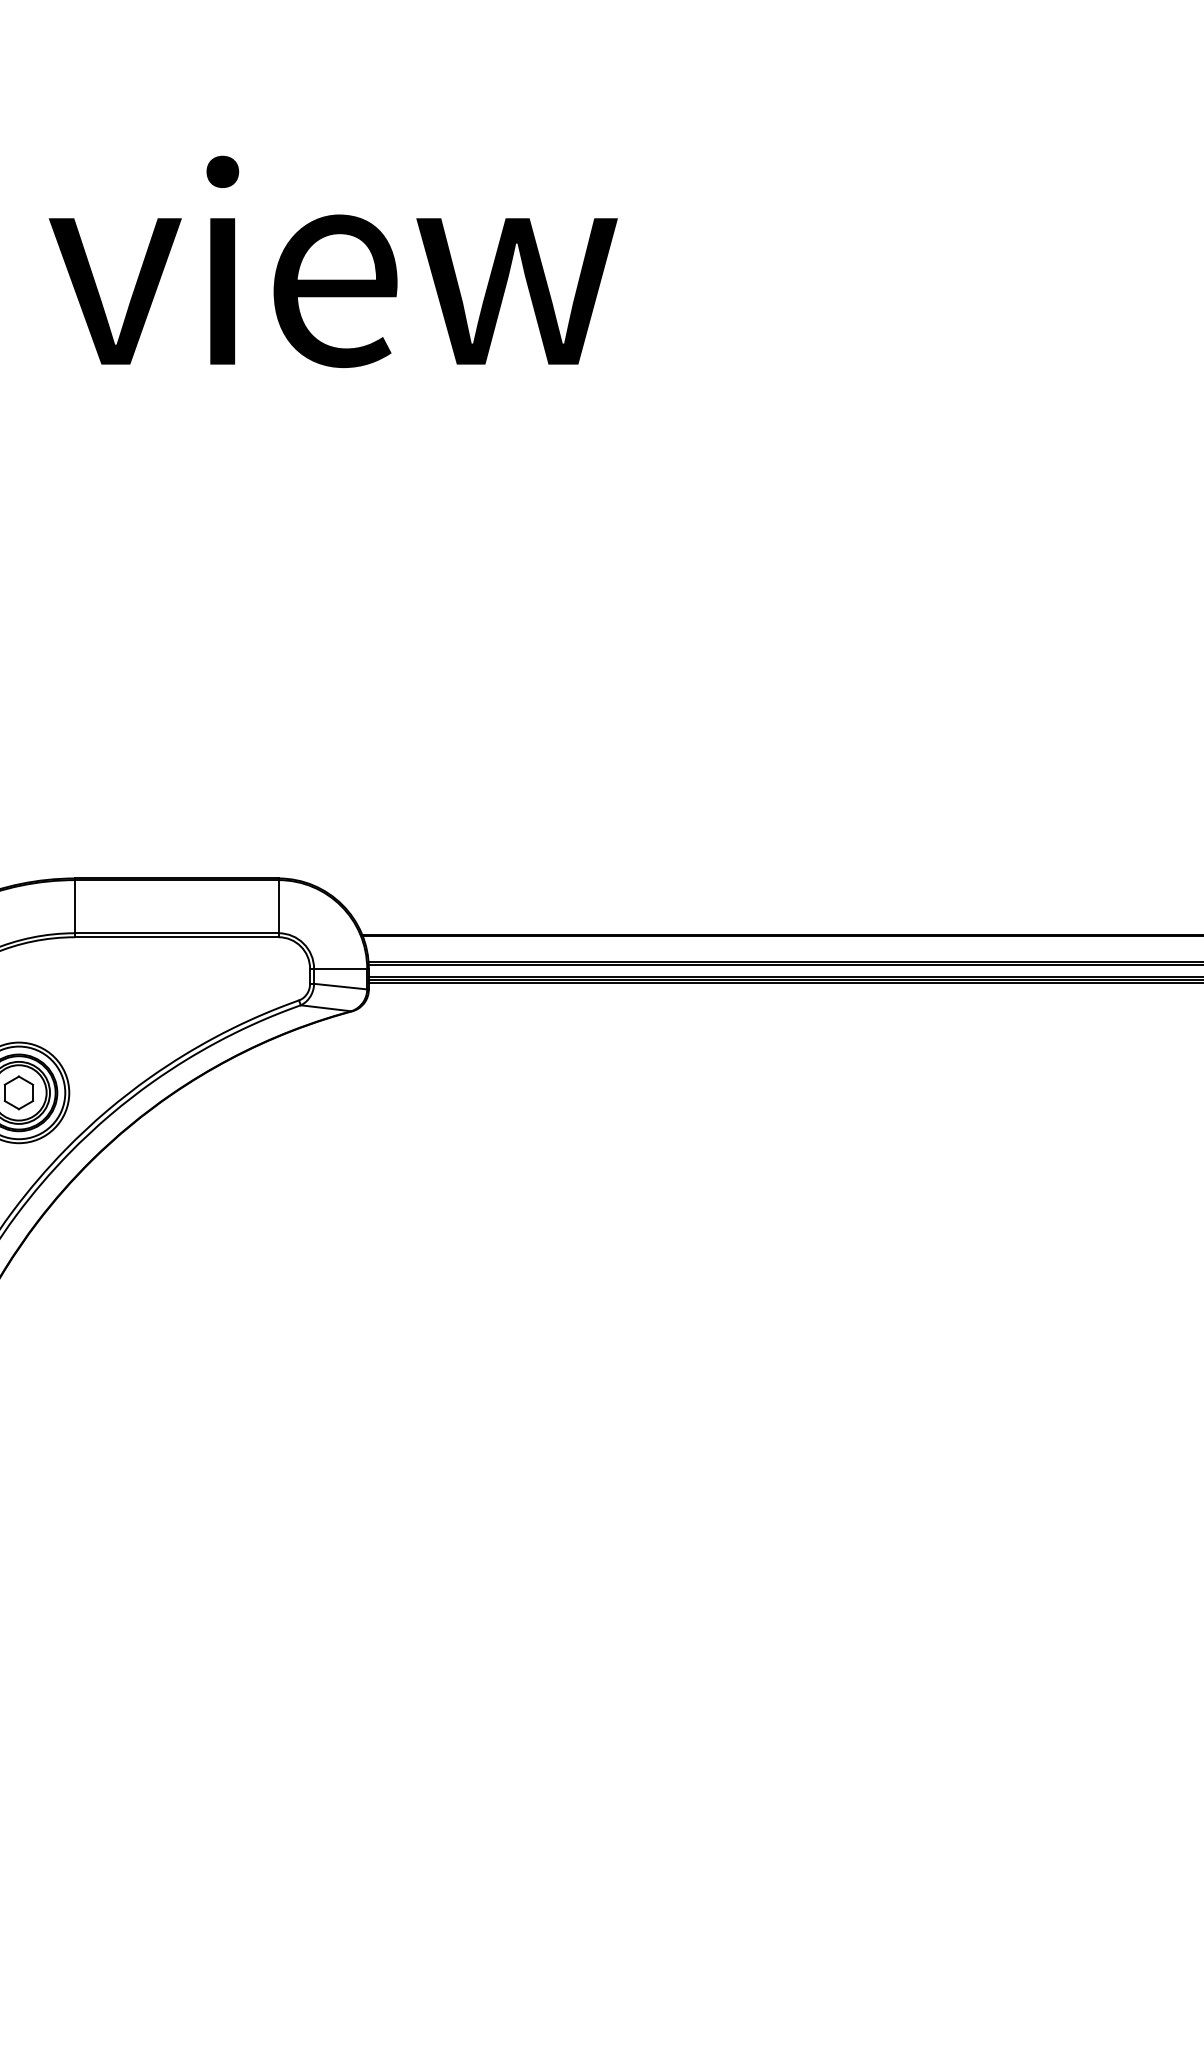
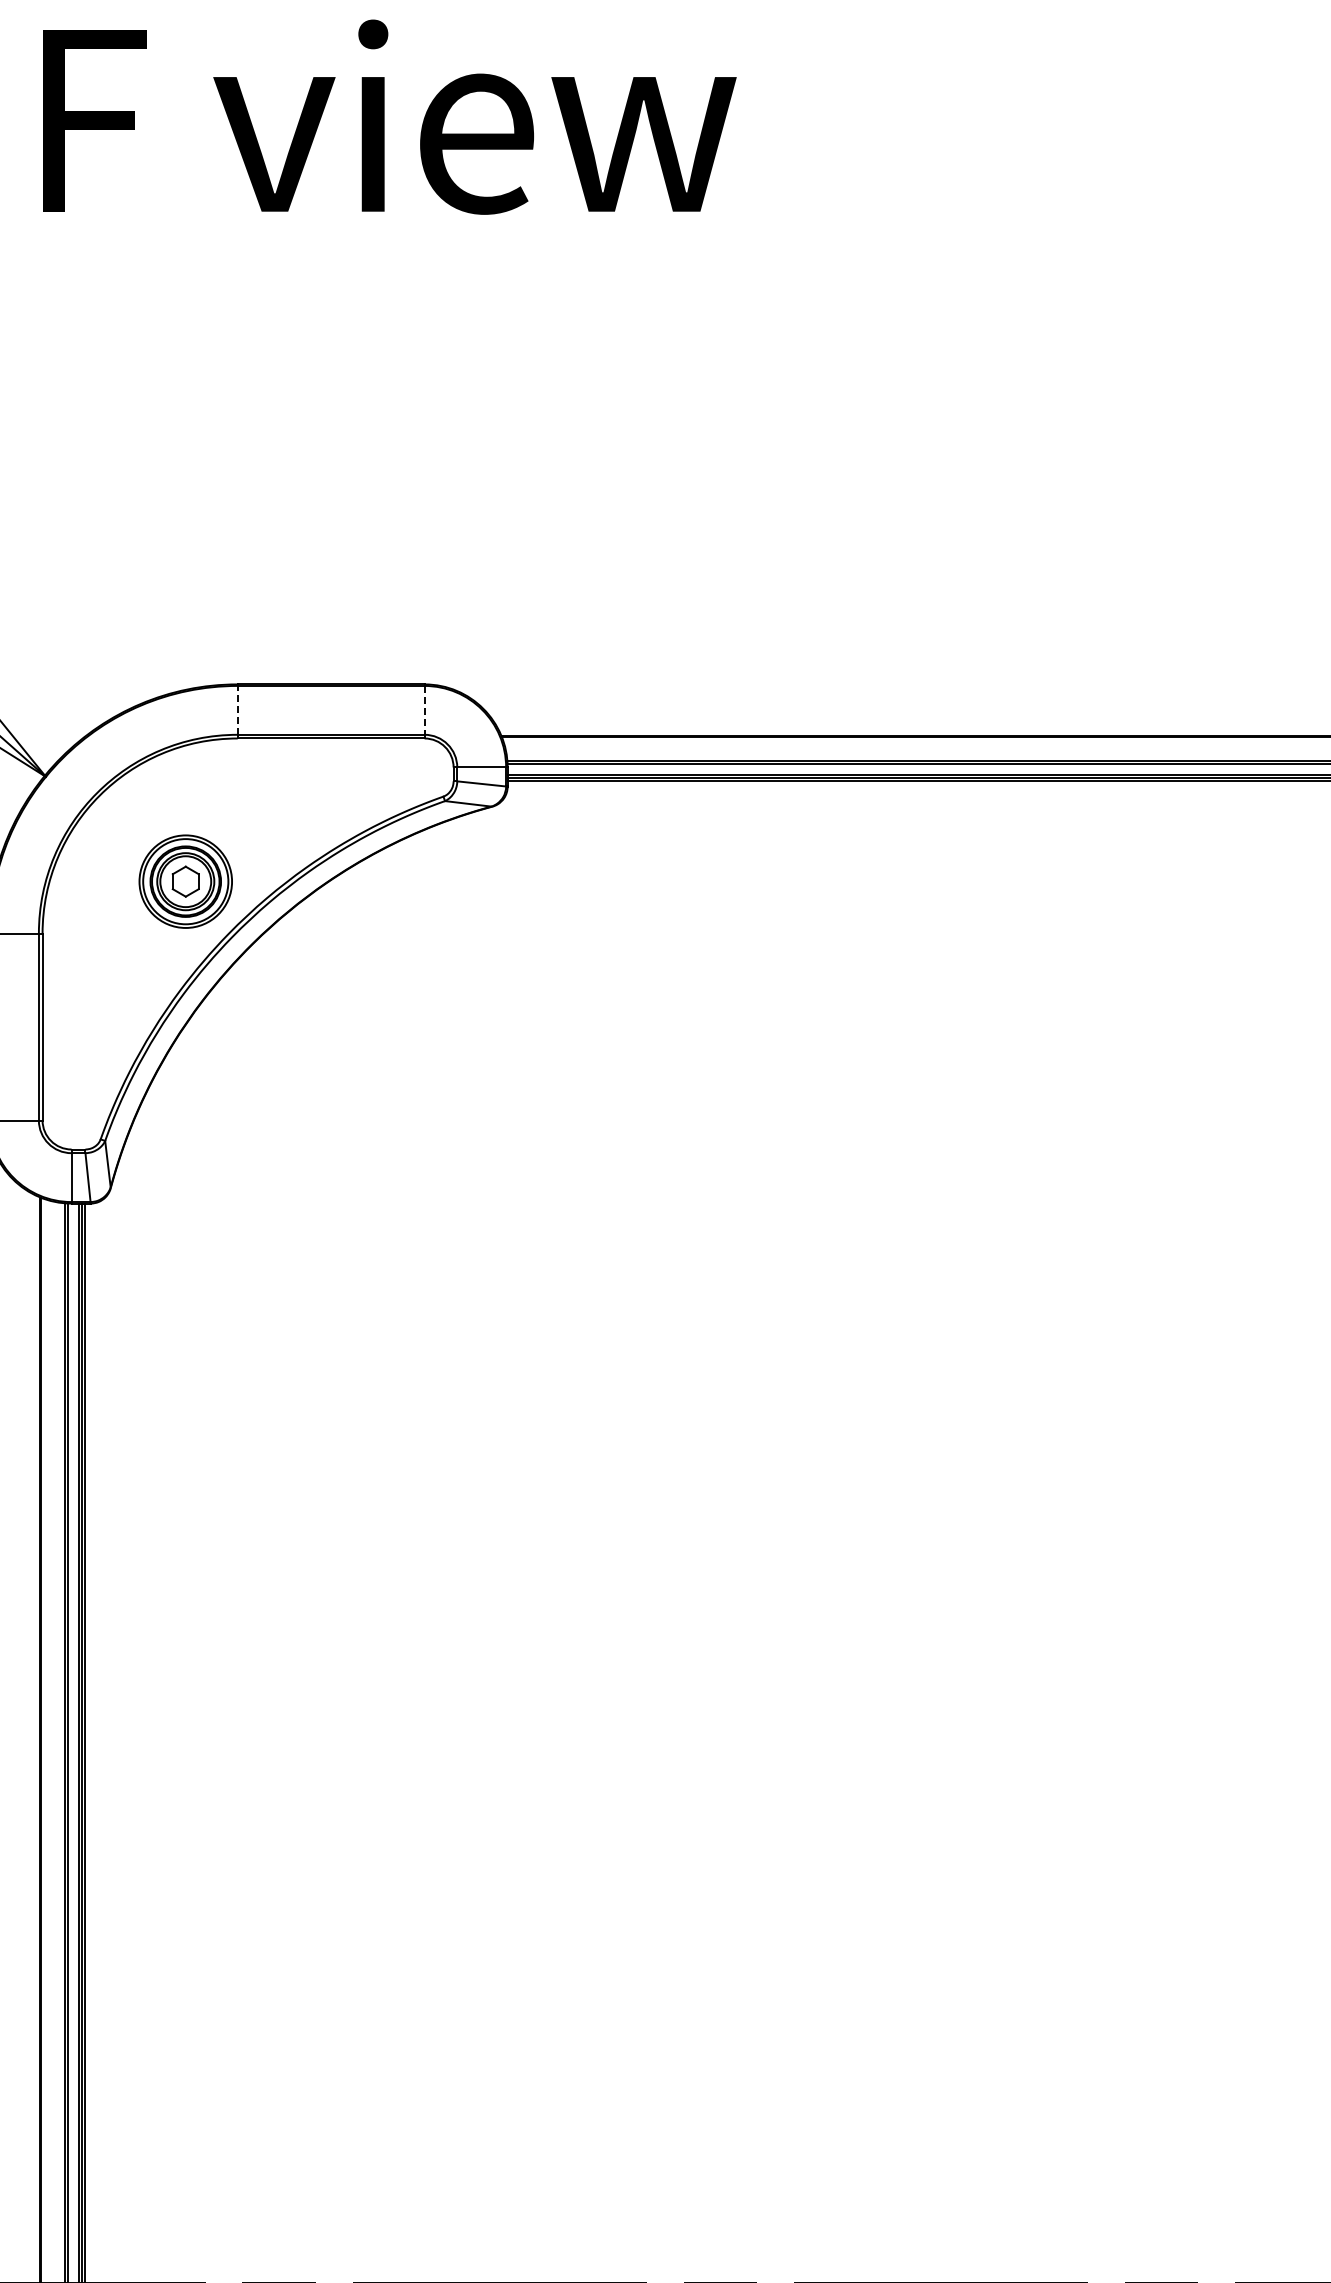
line: (75, 905) -> (237, 709), solid -> dashed
line: (278, 906) -> (424, 710), solid -> dashed

